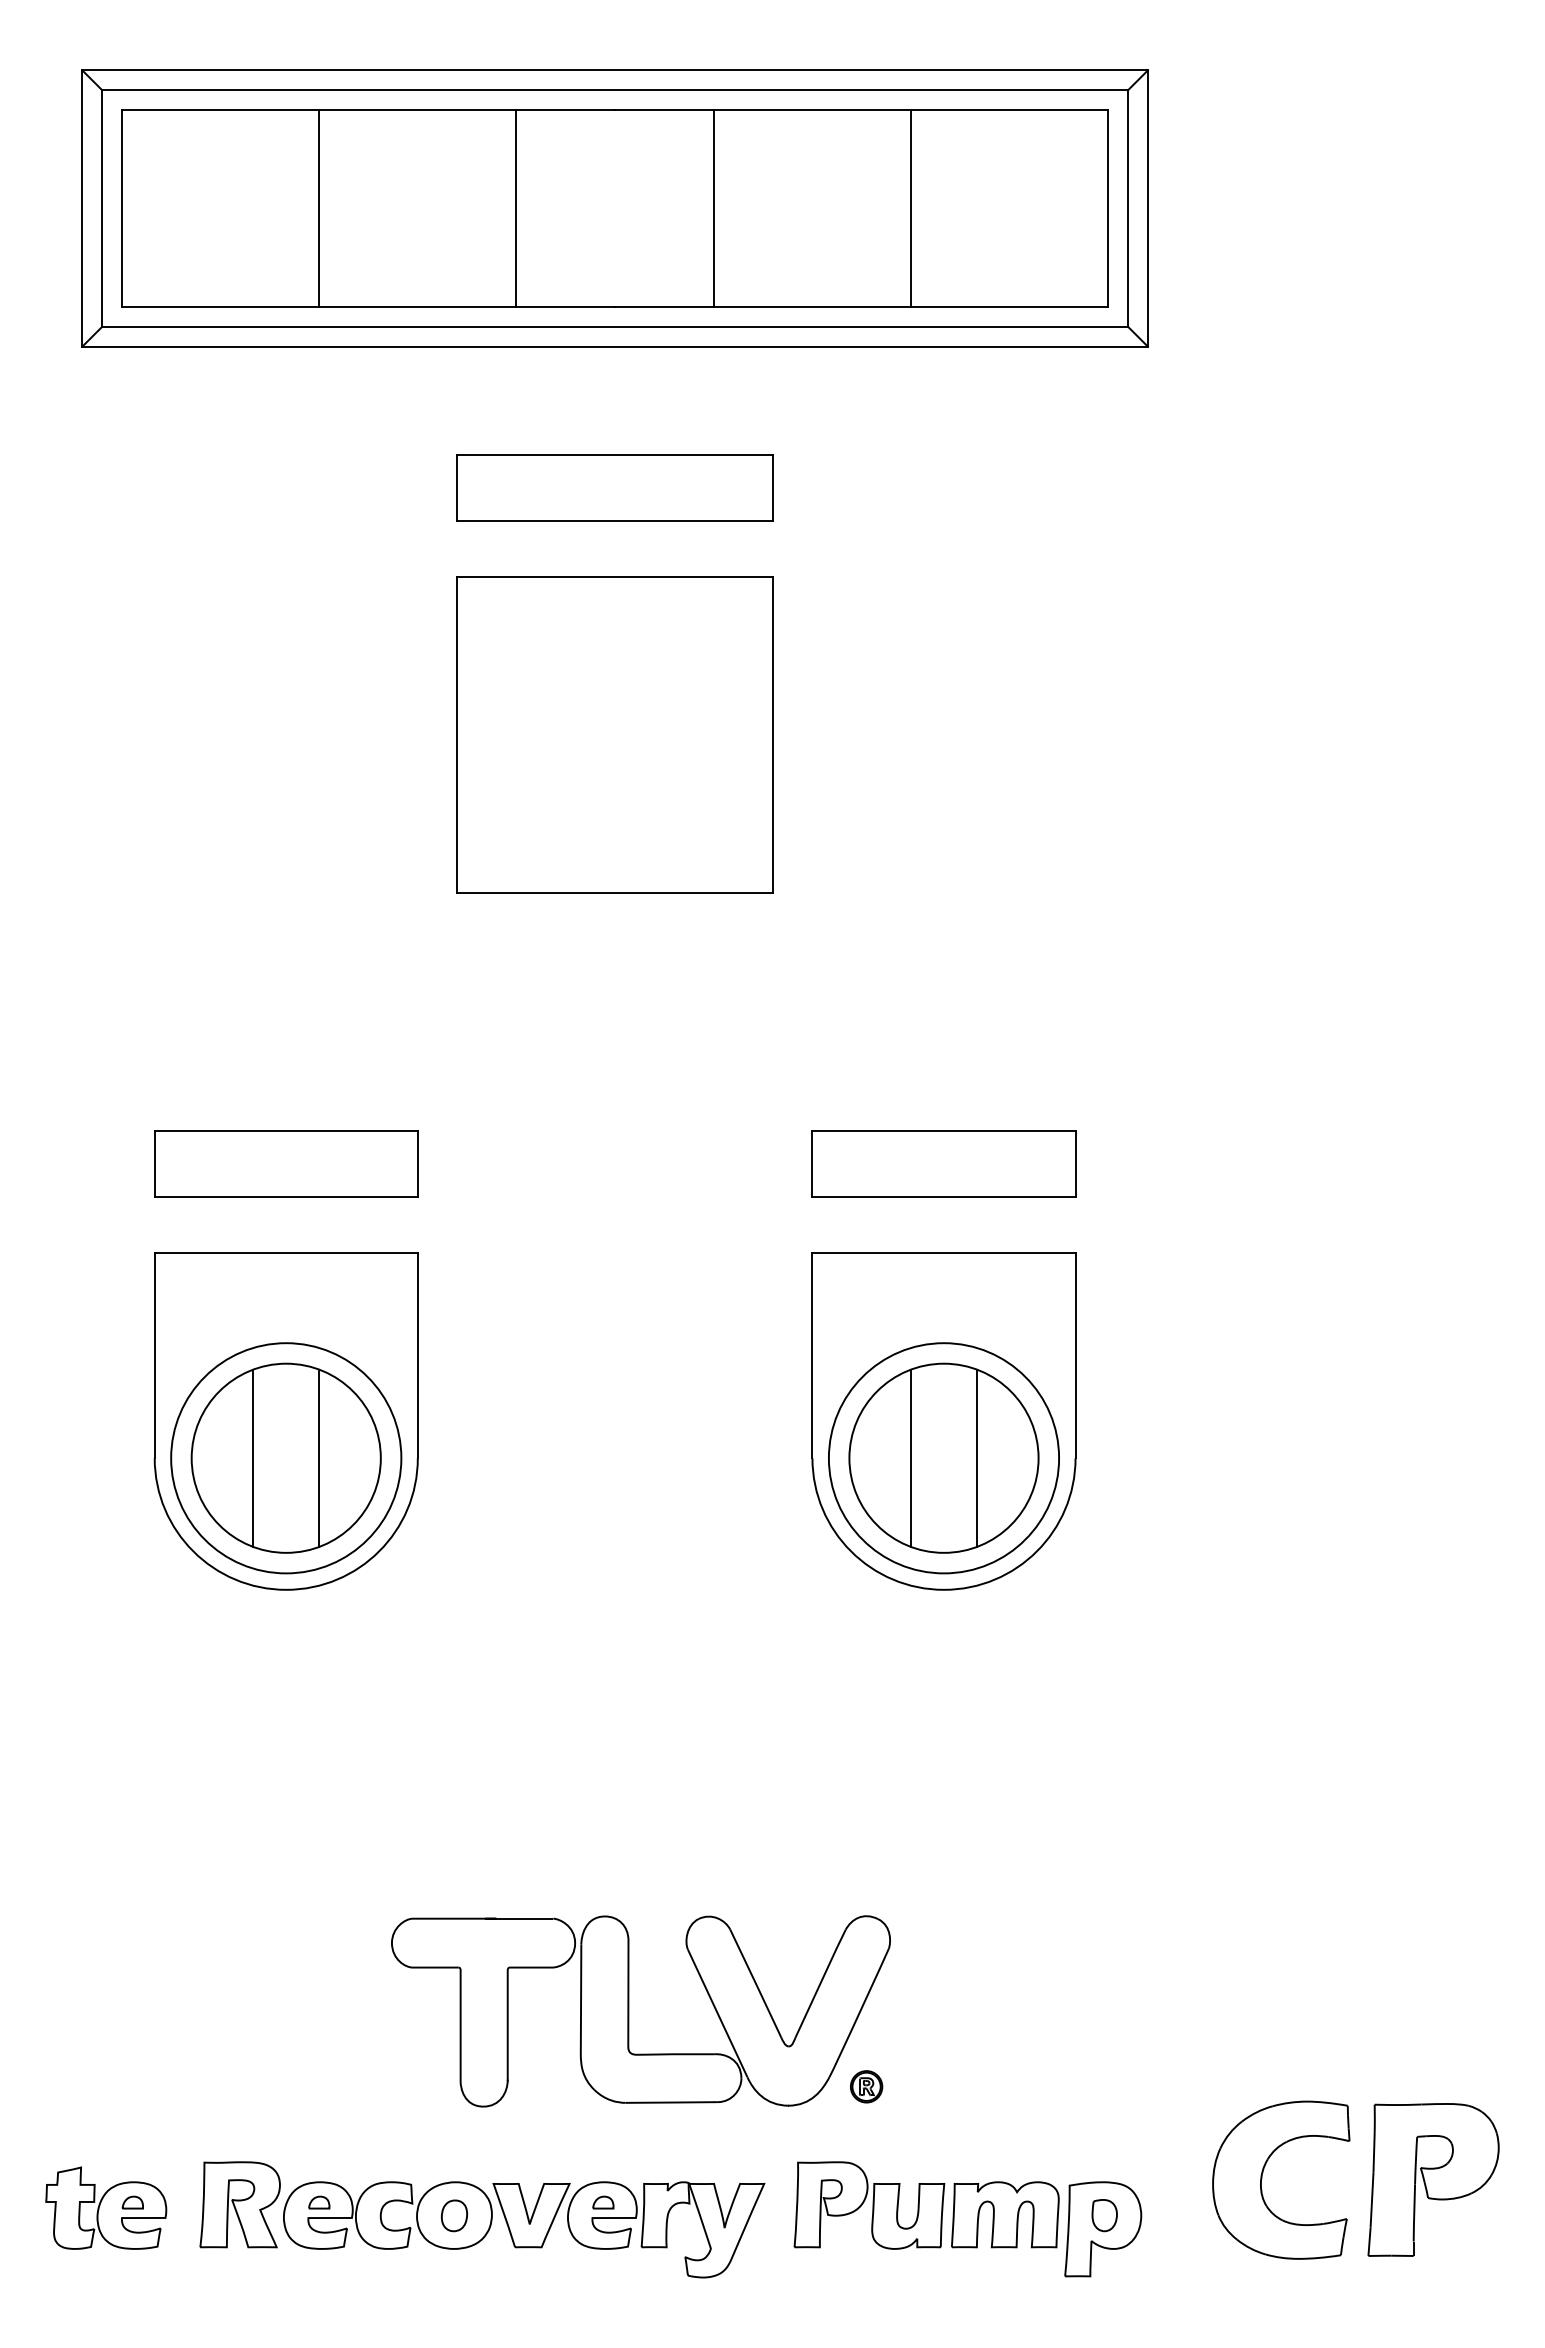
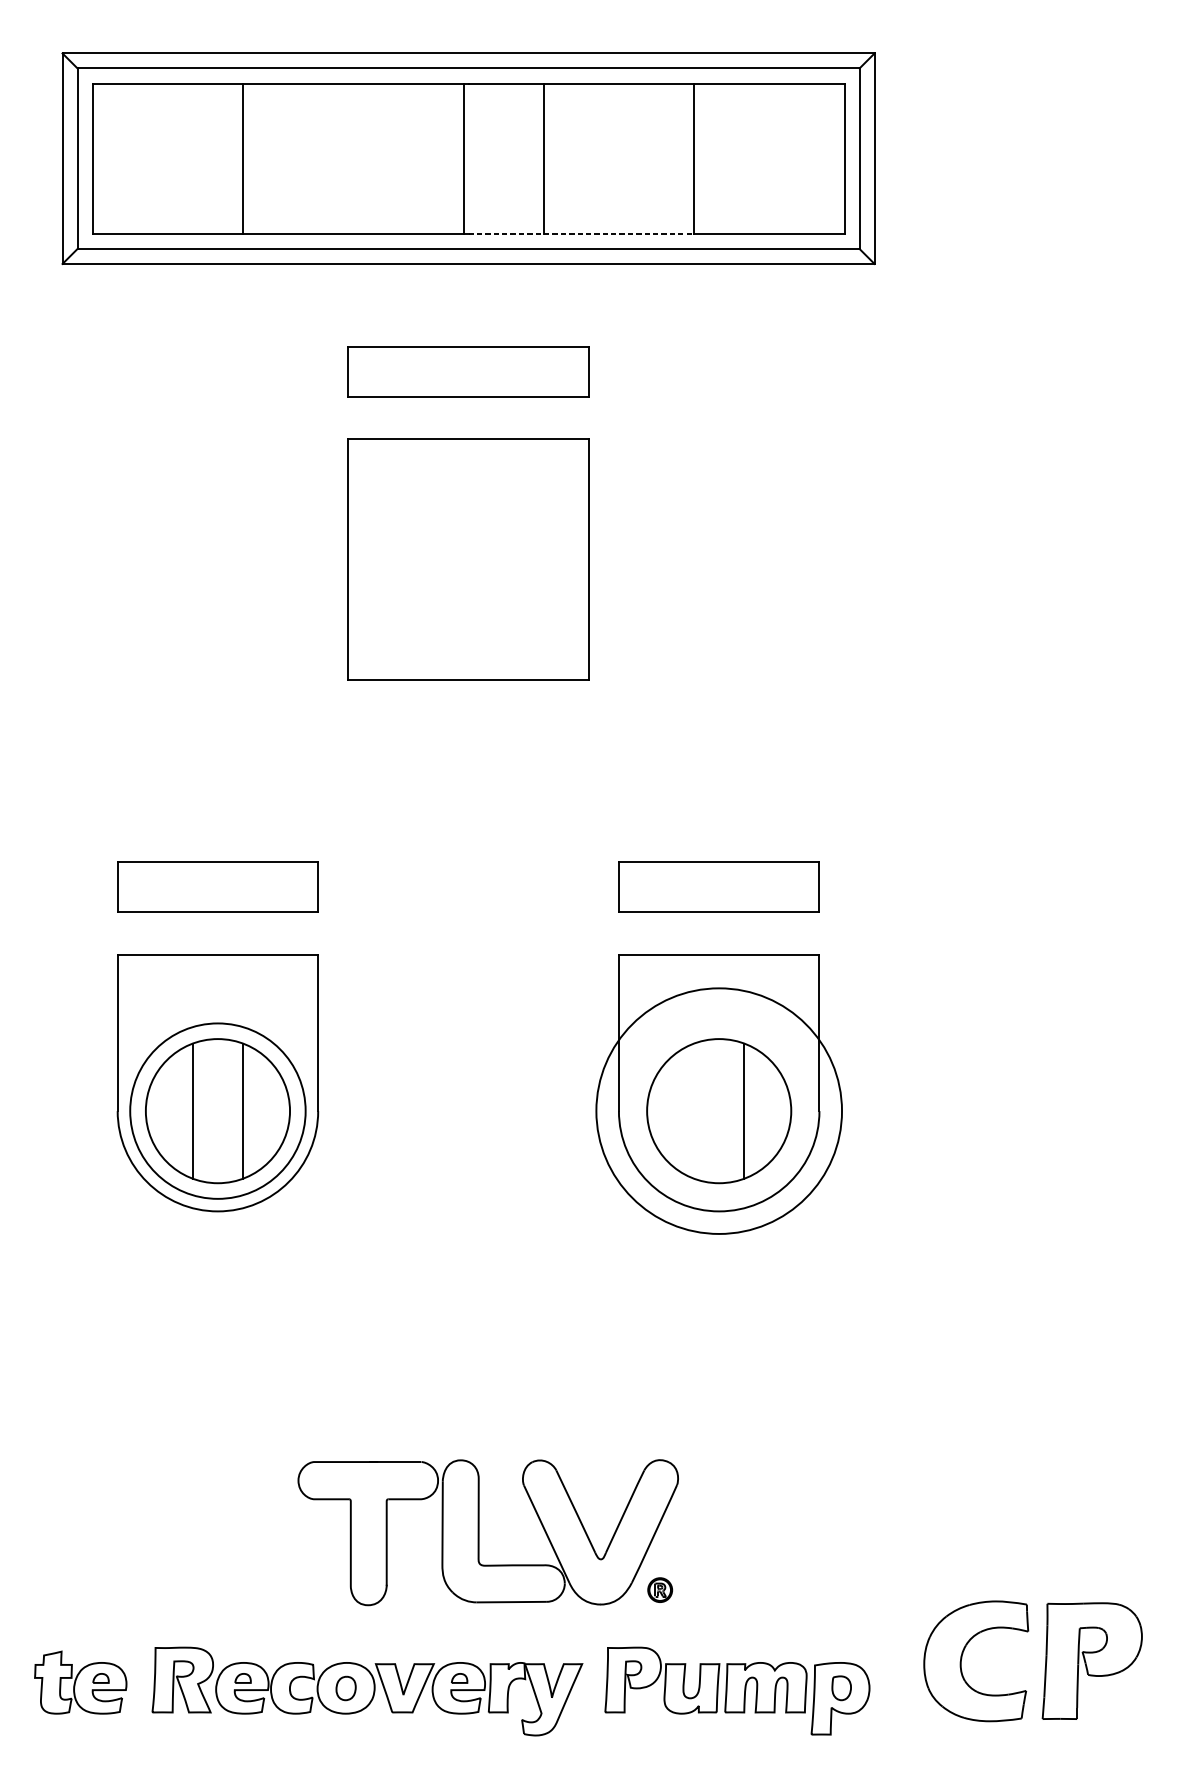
line: (516, 208) -> (464, 158), moved
line: (763, 307) -> (581, 234), solid -> dashed
line: (911, 1457) -> (694, 1110), removed
circle: (943, 1458) -> (718, 1111), size x1.4

